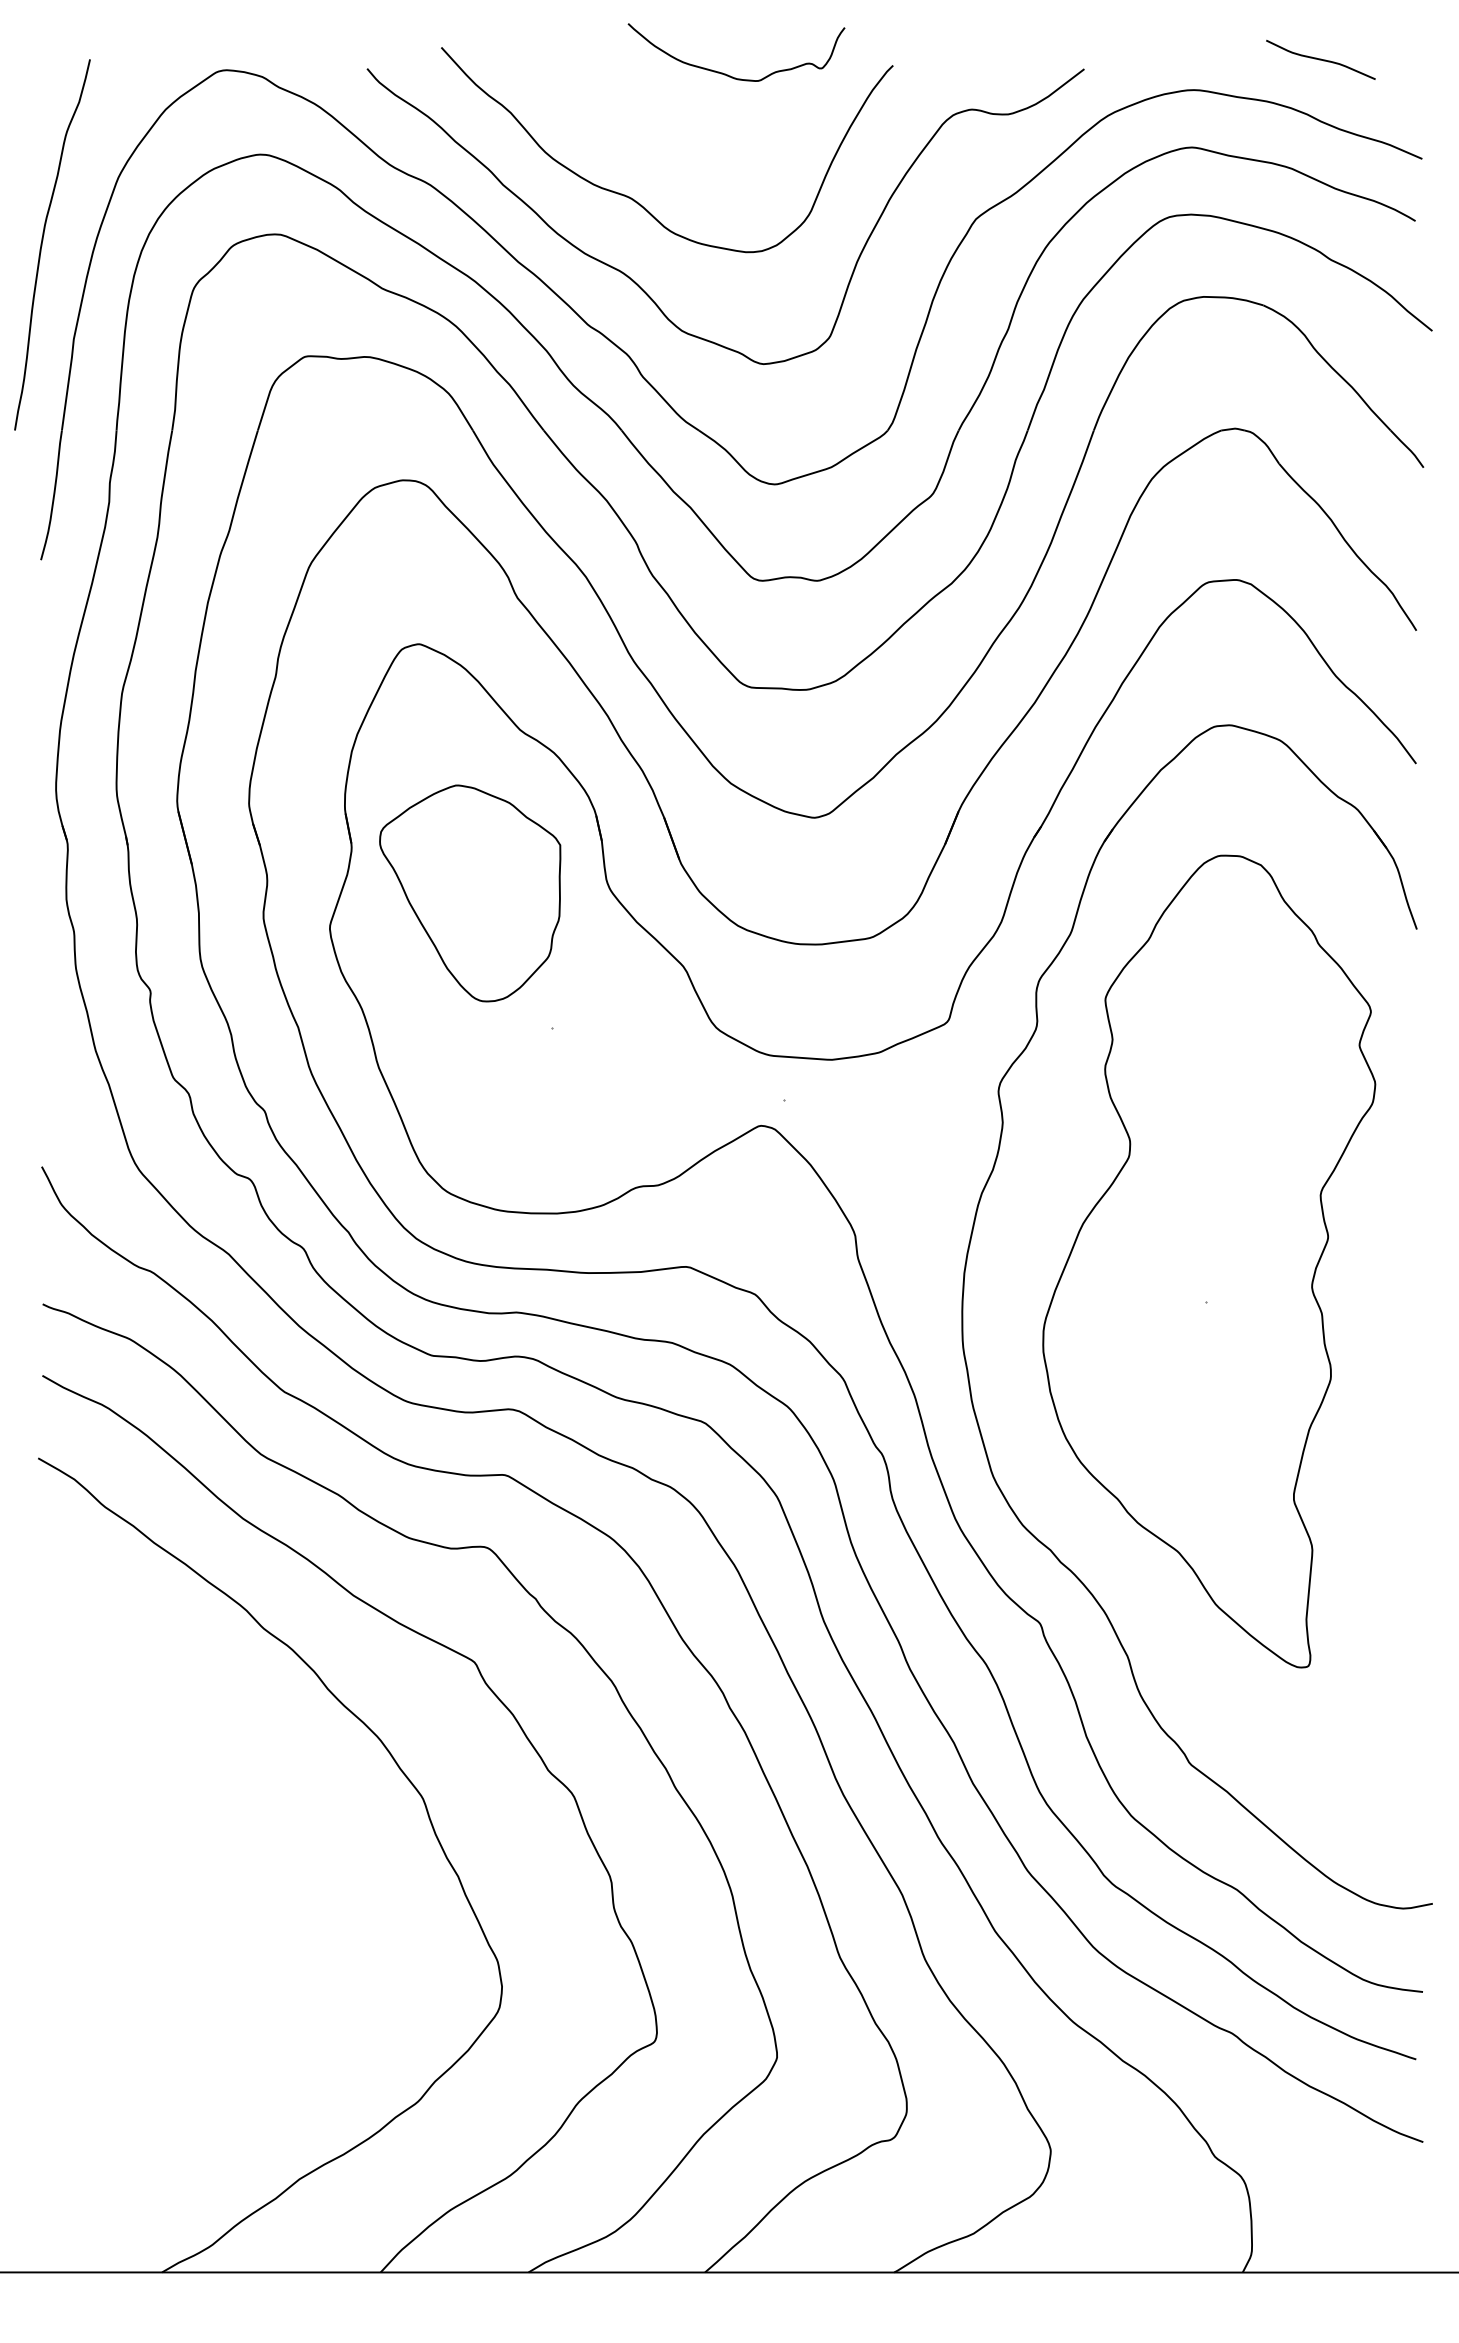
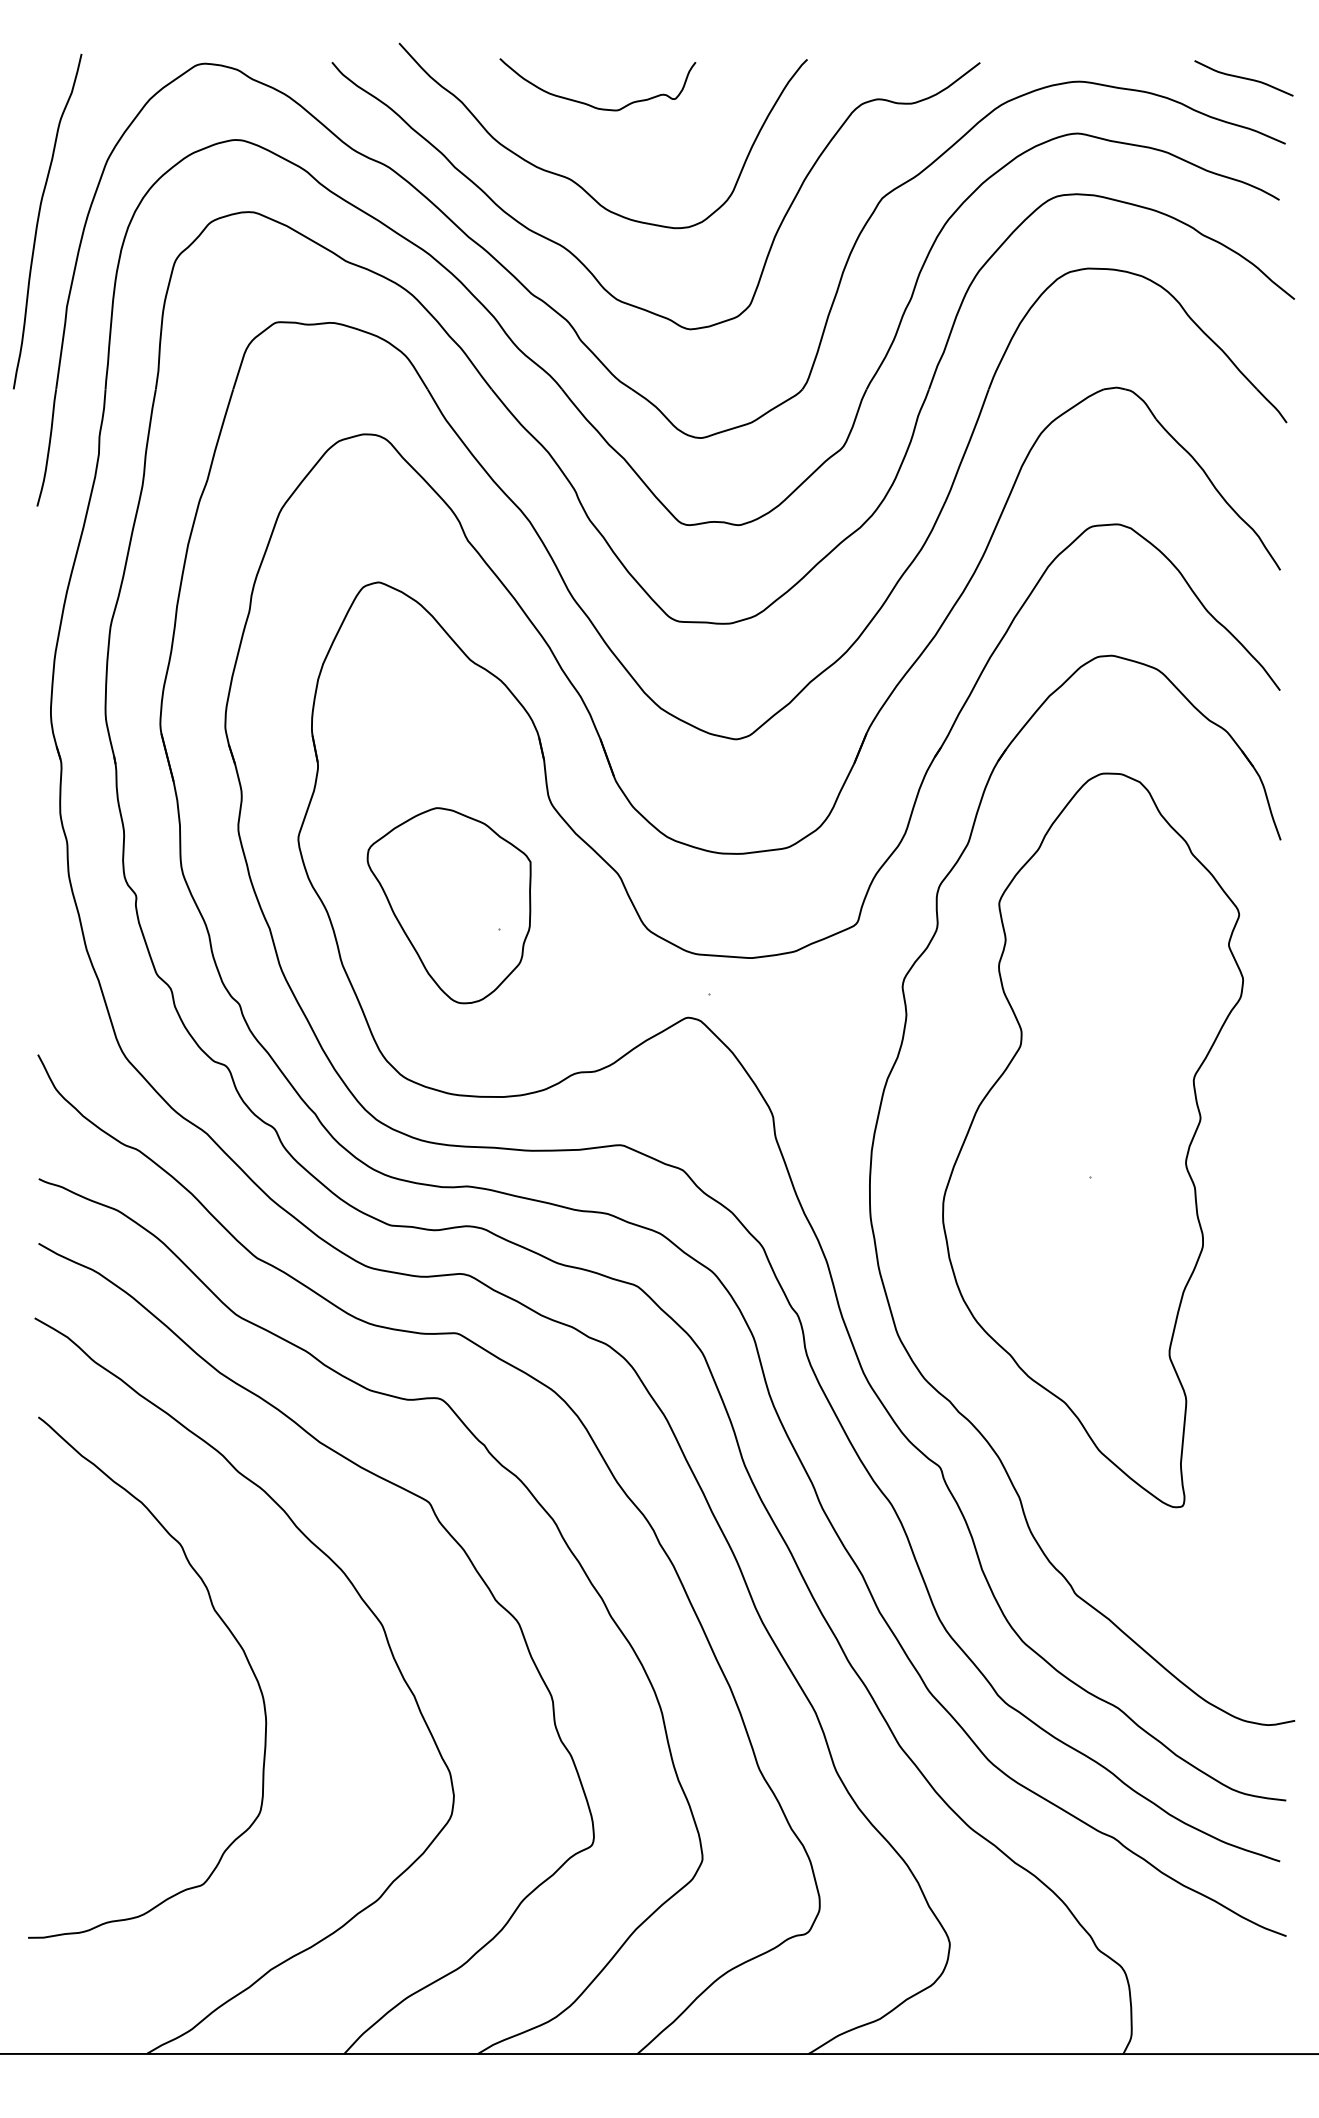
curve: (1320, 60) -> (1243, 78), moved
curve: (728, 74) -> (590, 104), moved
part: (469, 893) -> (448, 905), moved
curve: (245, 1795) -> (222, 1622), added

